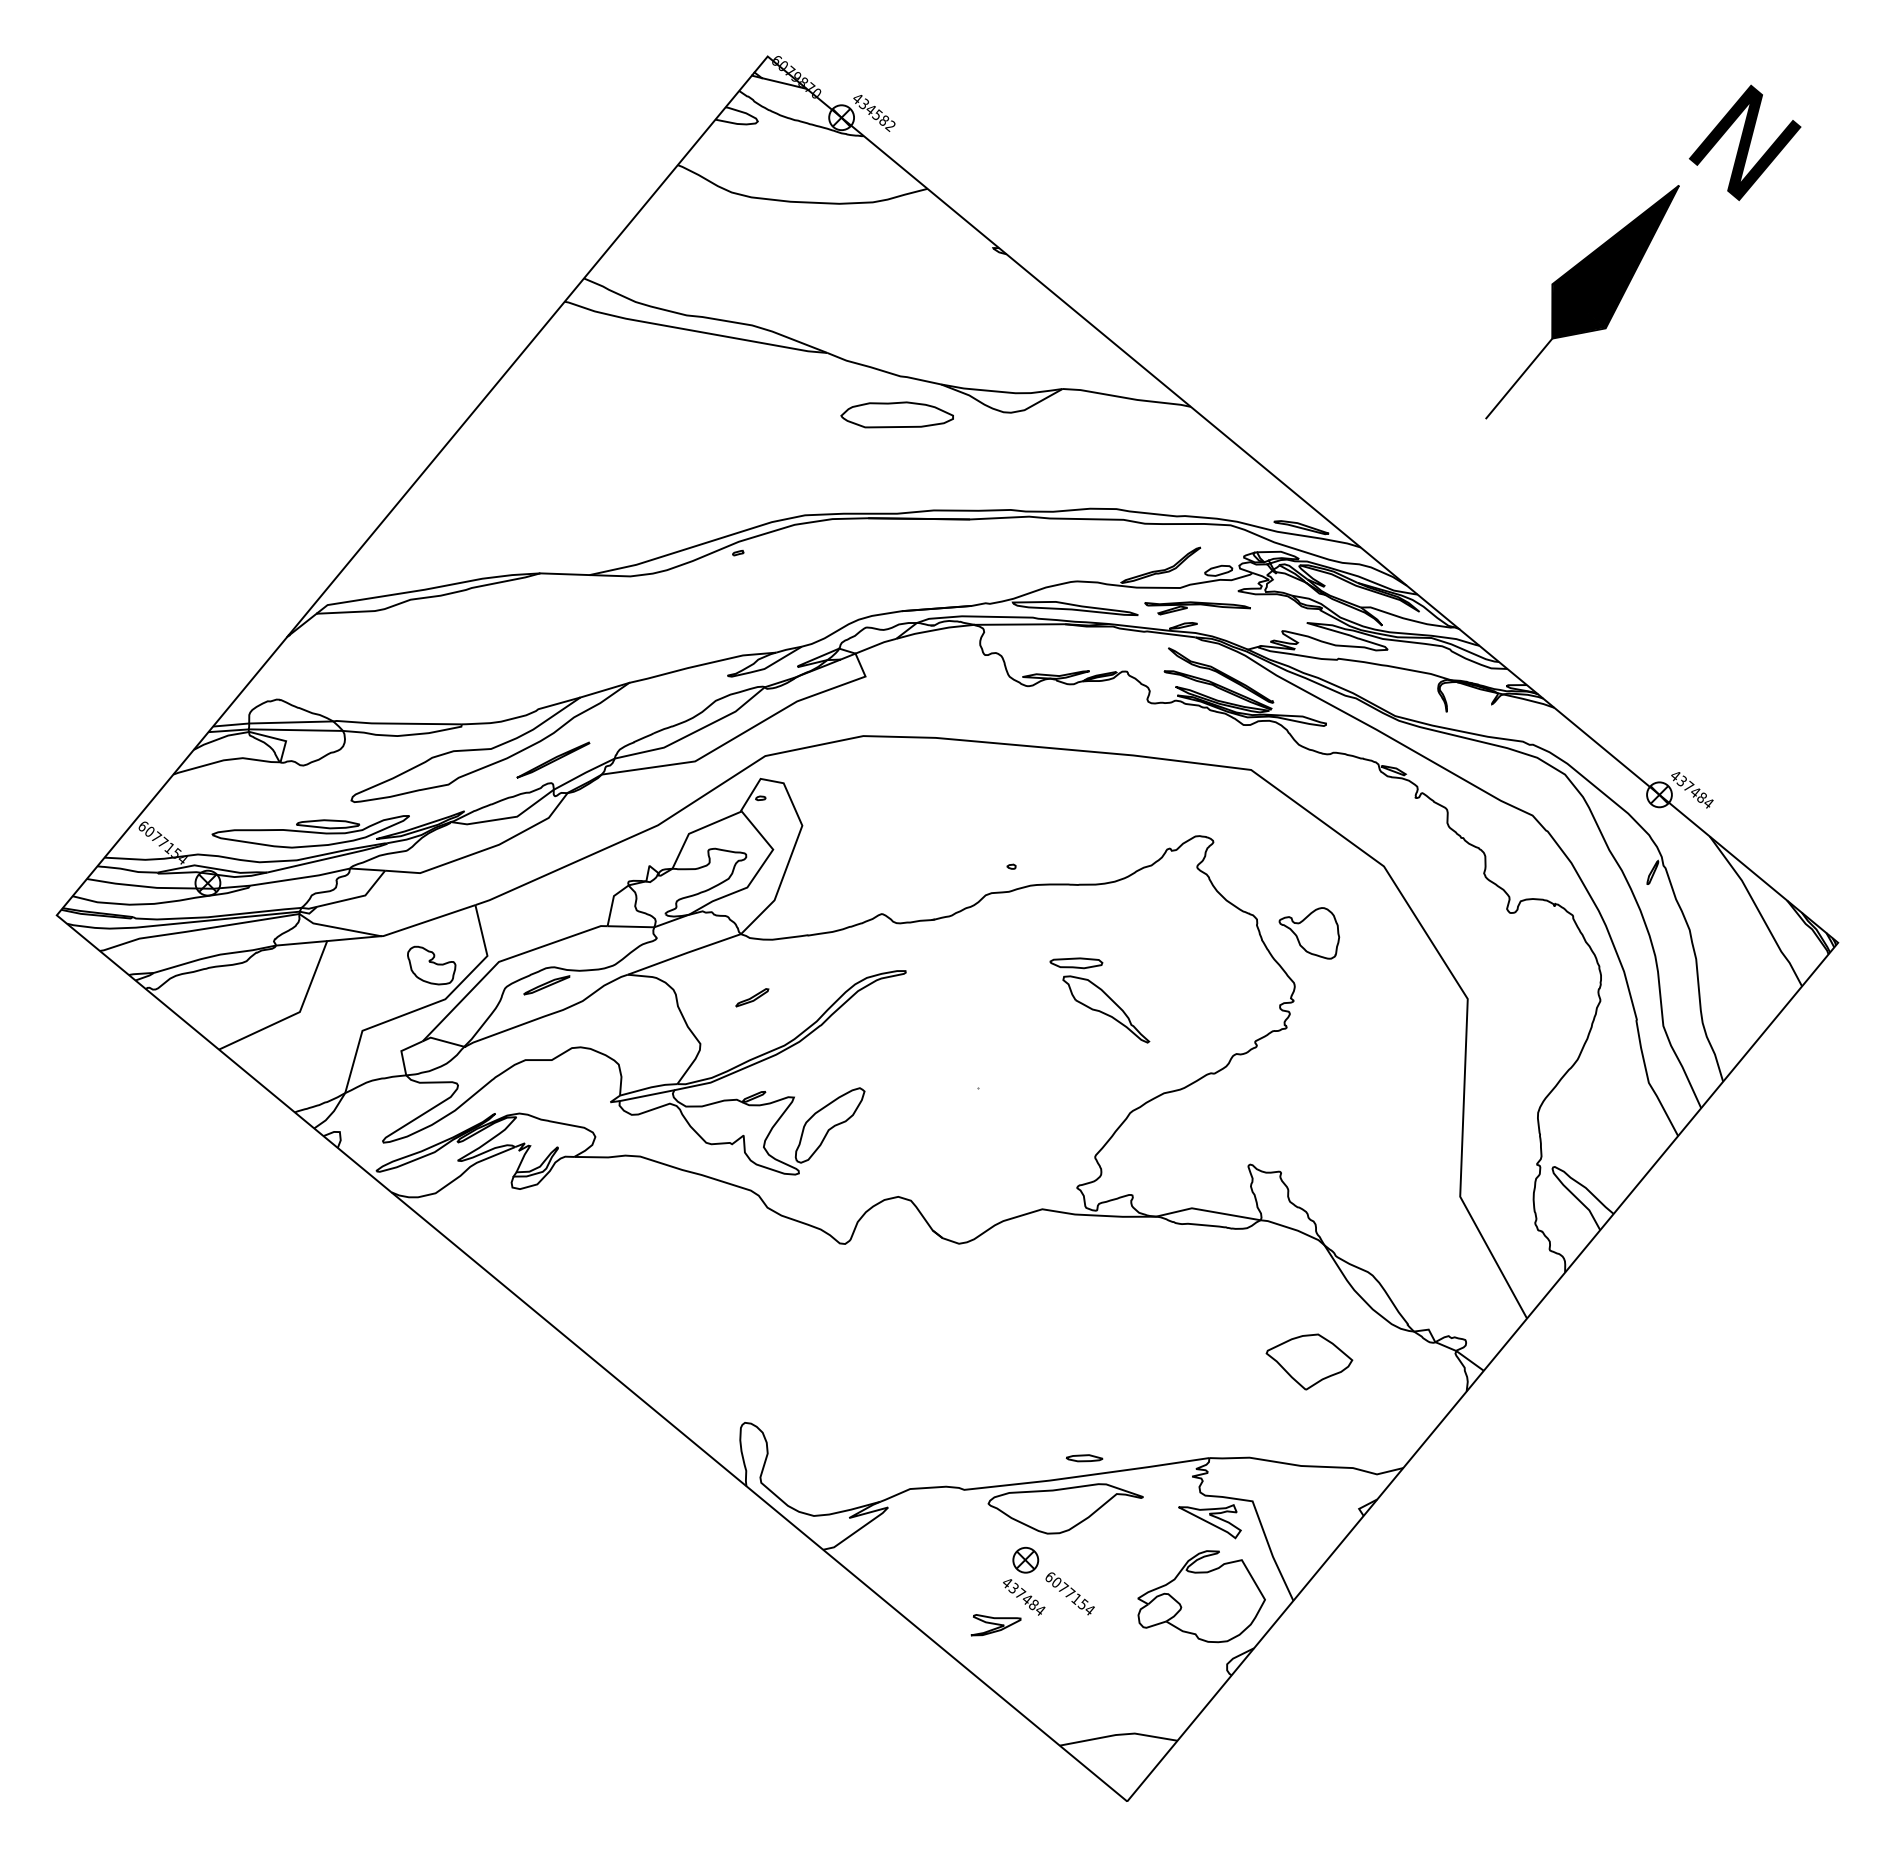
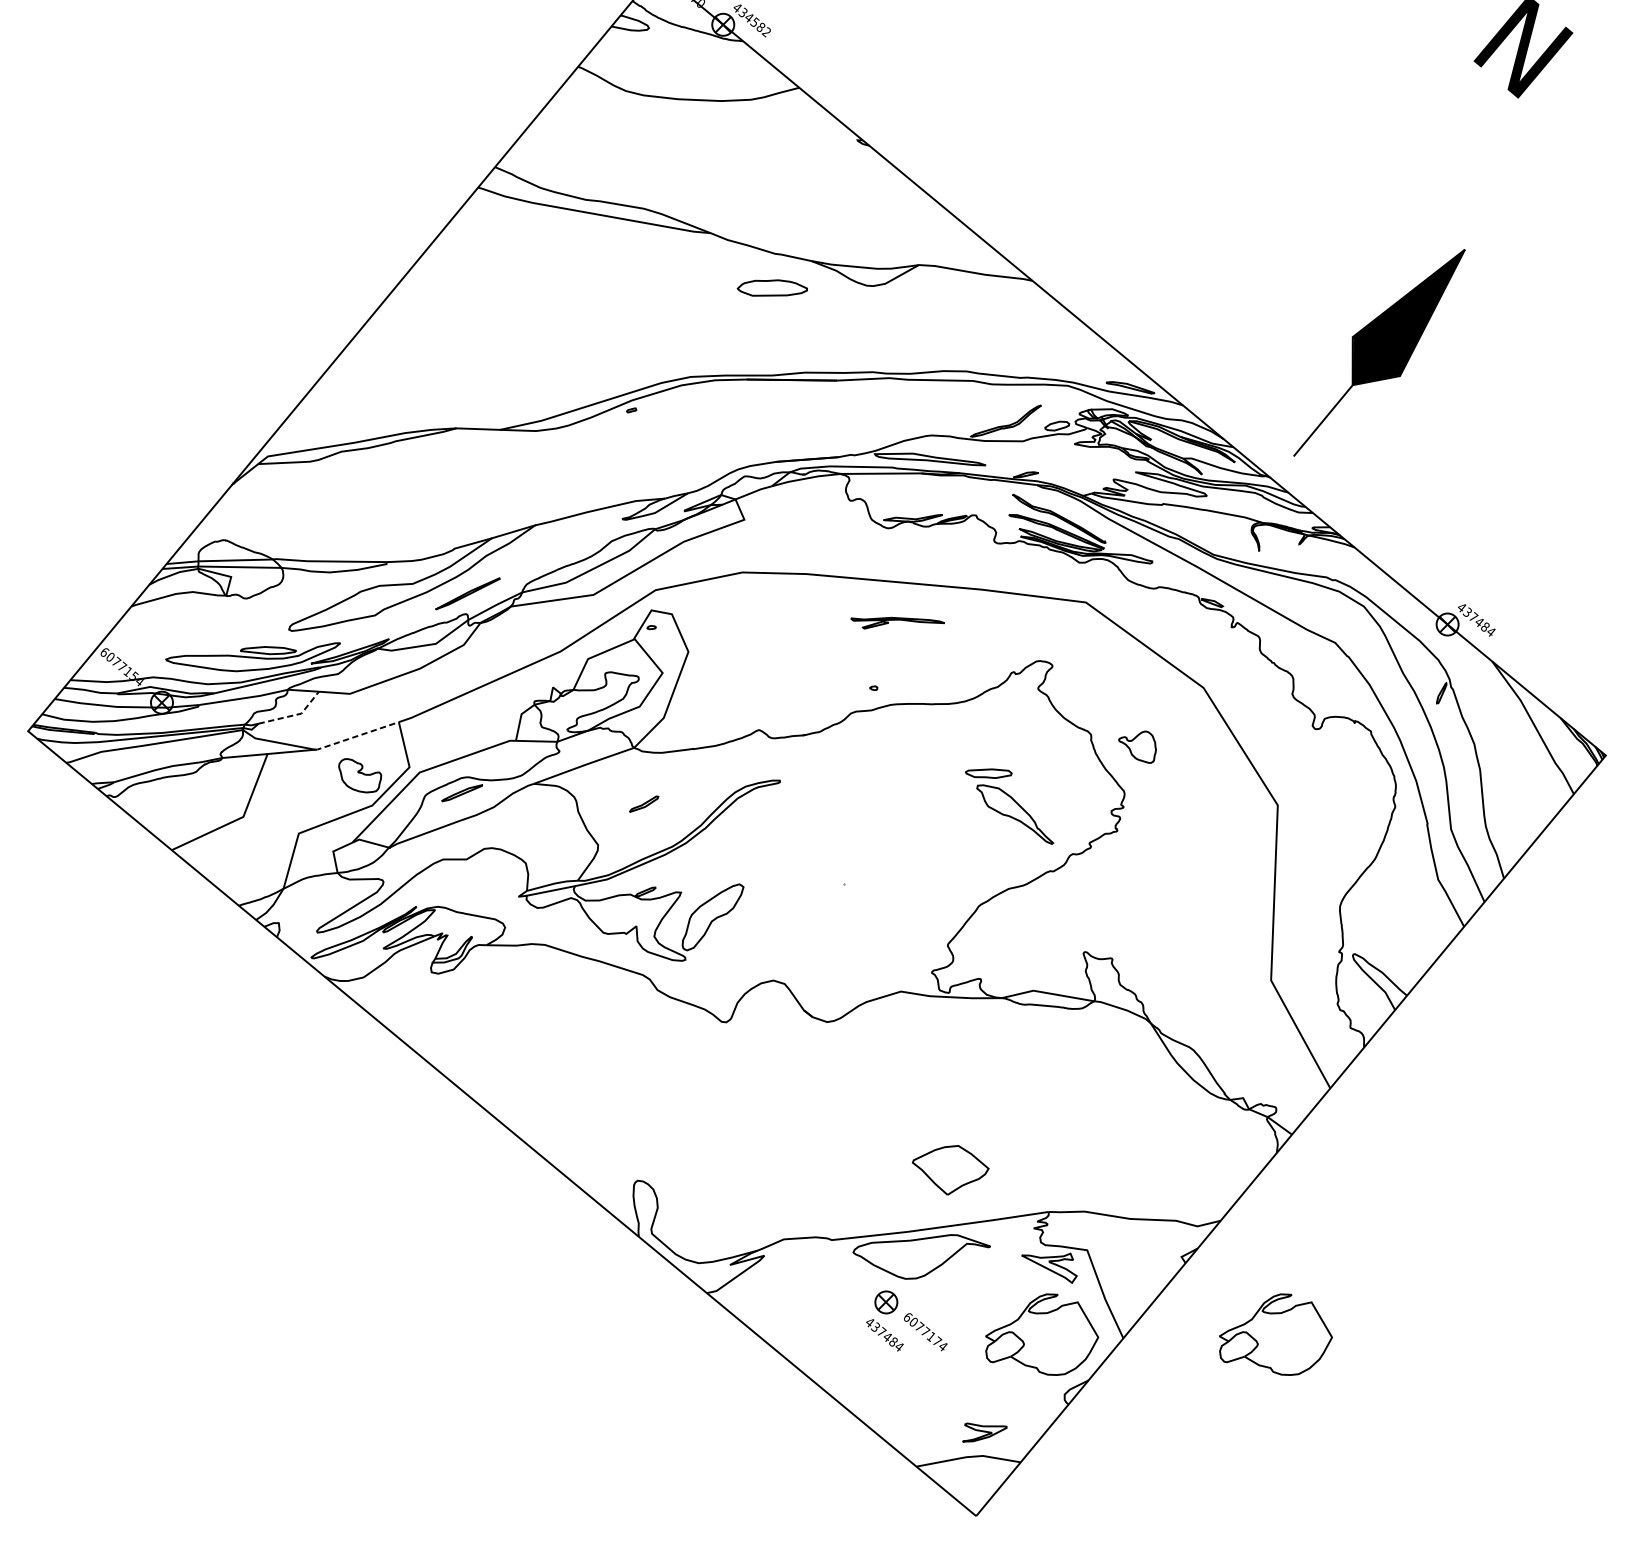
part: (1582, 302) -> (1379, 353), moved
part: (896, 414) -> (771, 287), size x0.7
part: (1197, 608) -> (897, 623), moved
line: (357, 897) -> (294, 715), solid -> dashed
line: (427, 921) -> (356, 736), solid -> dashed
part: (1309, 933) -> (1137, 747), size x0.7
part: (1099, 1000) -> (1009, 806), moved
part: (1309, 1361) -> (950, 1169), moved
part: (1084, 1458) -> (938, 1212), removed
part: (1465, 1596) -> (1275, 1334), added
text: (1082, 1603) -> (936, 1340), 6077154 -> 6077174
part: (995, 1625) -> (984, 1432), moved

